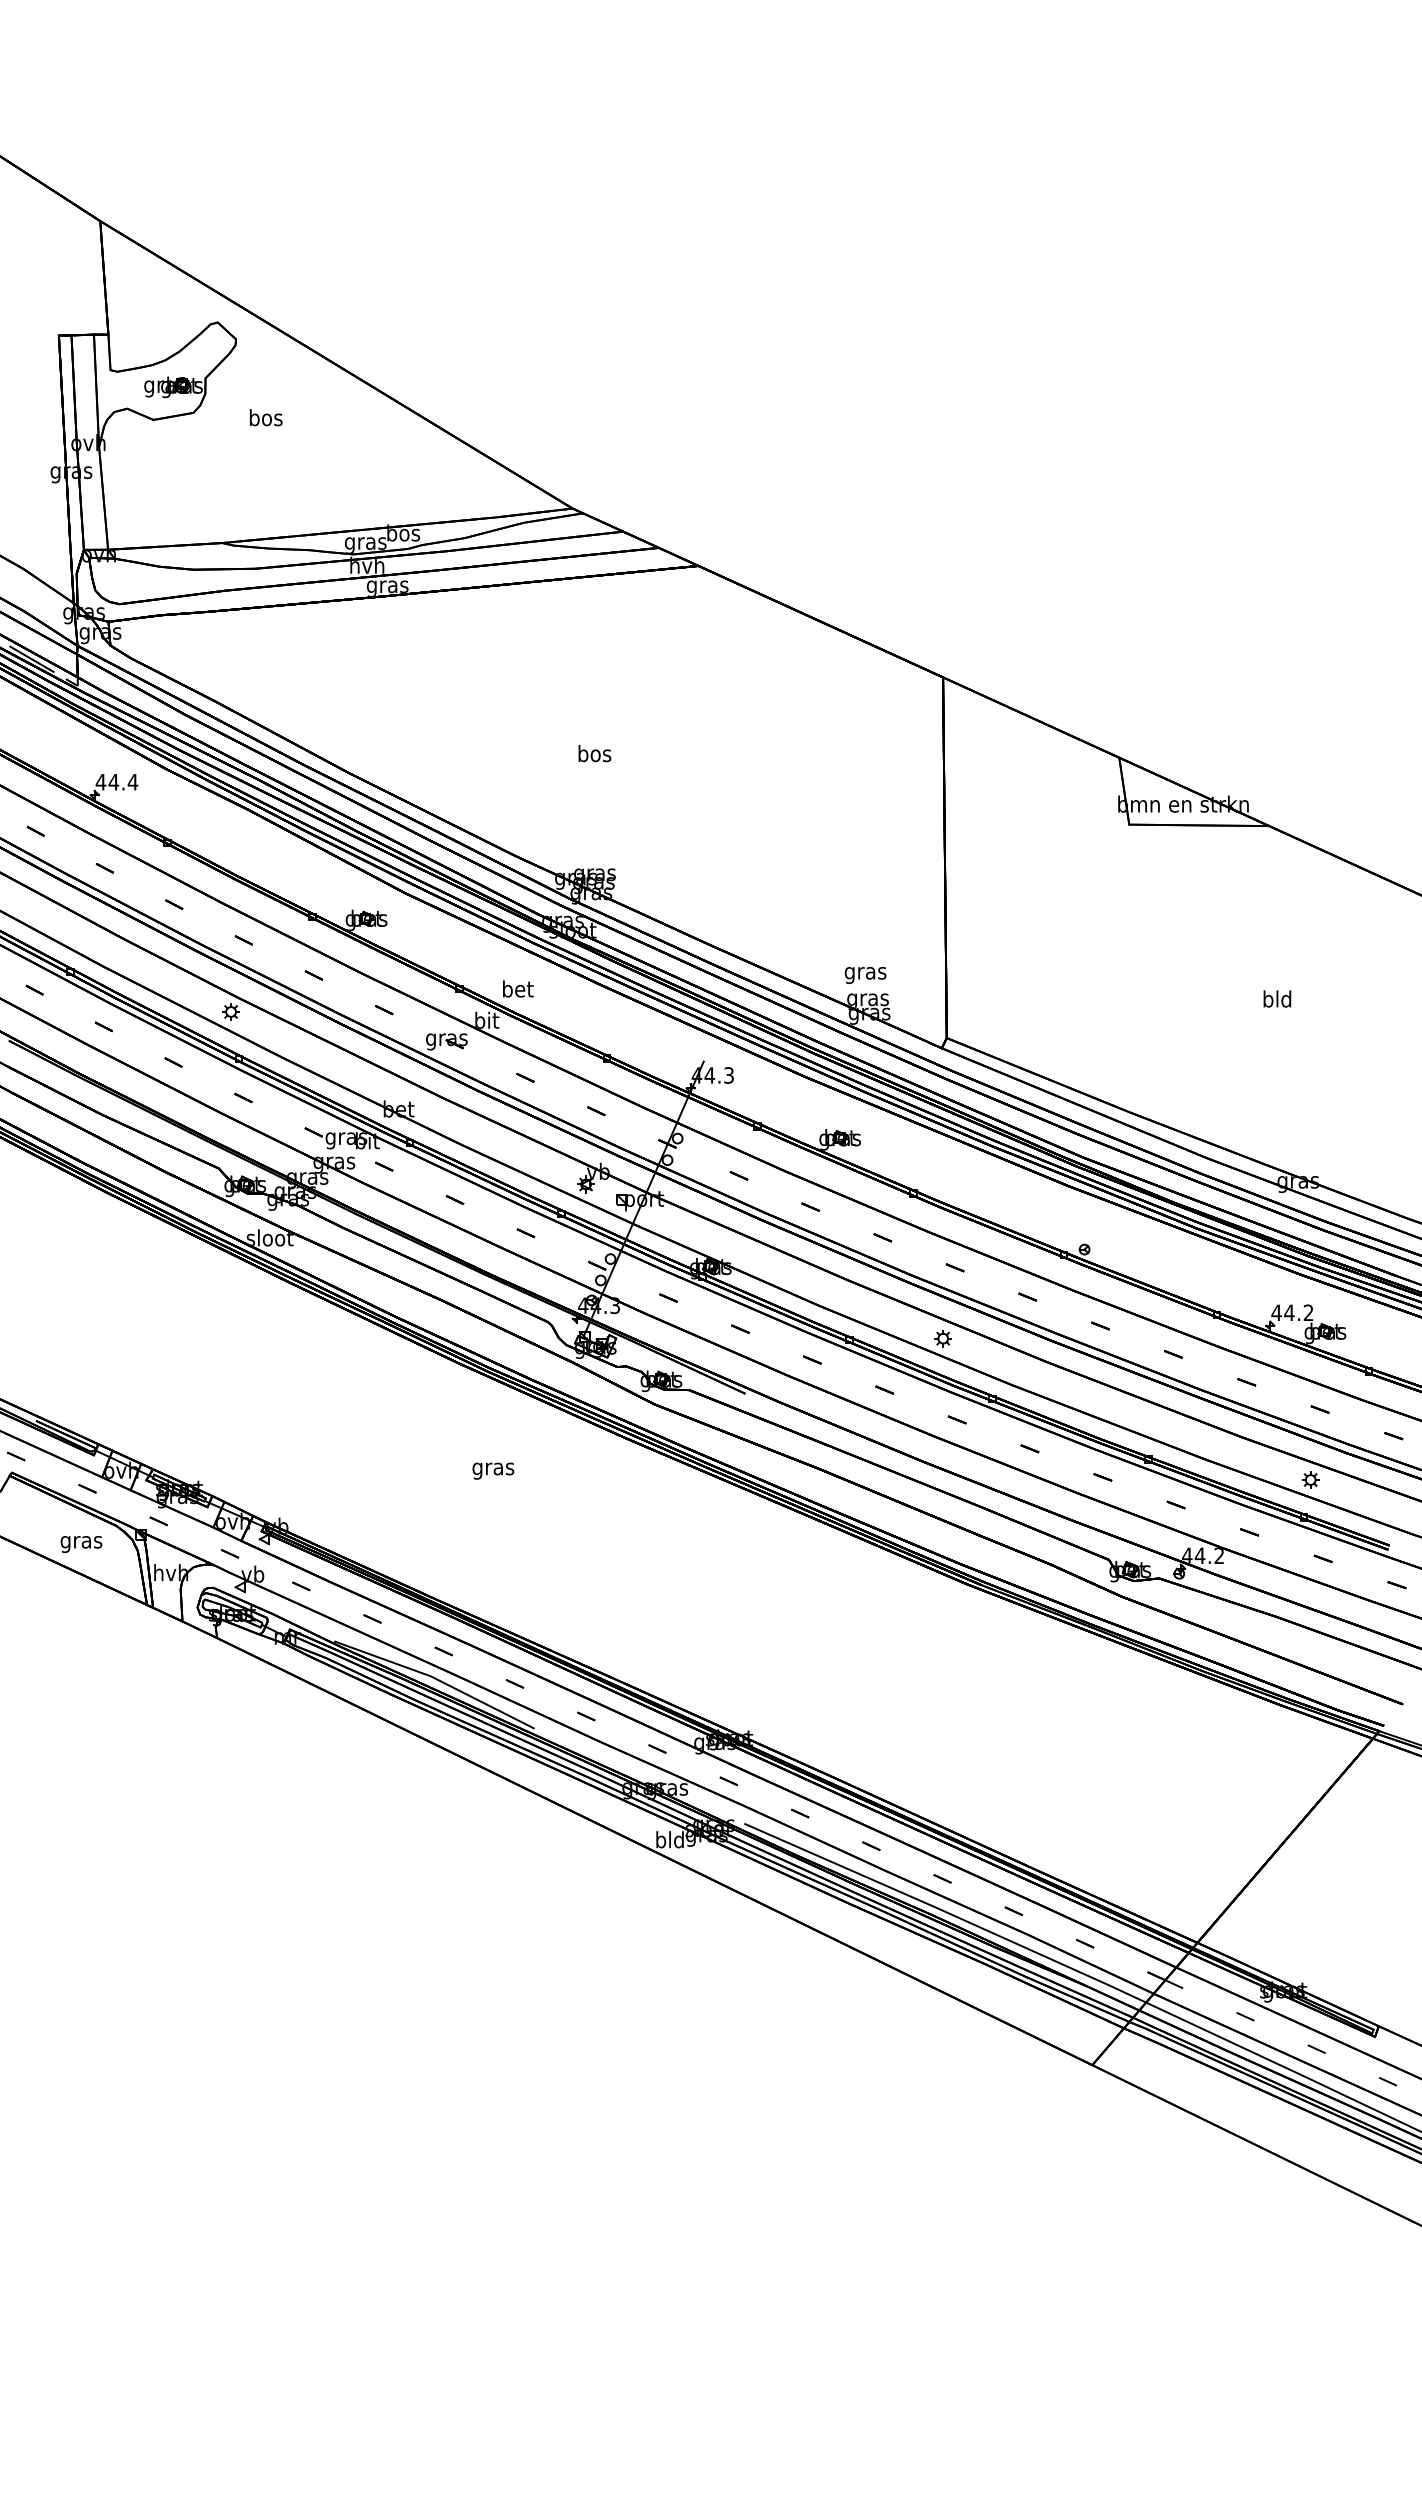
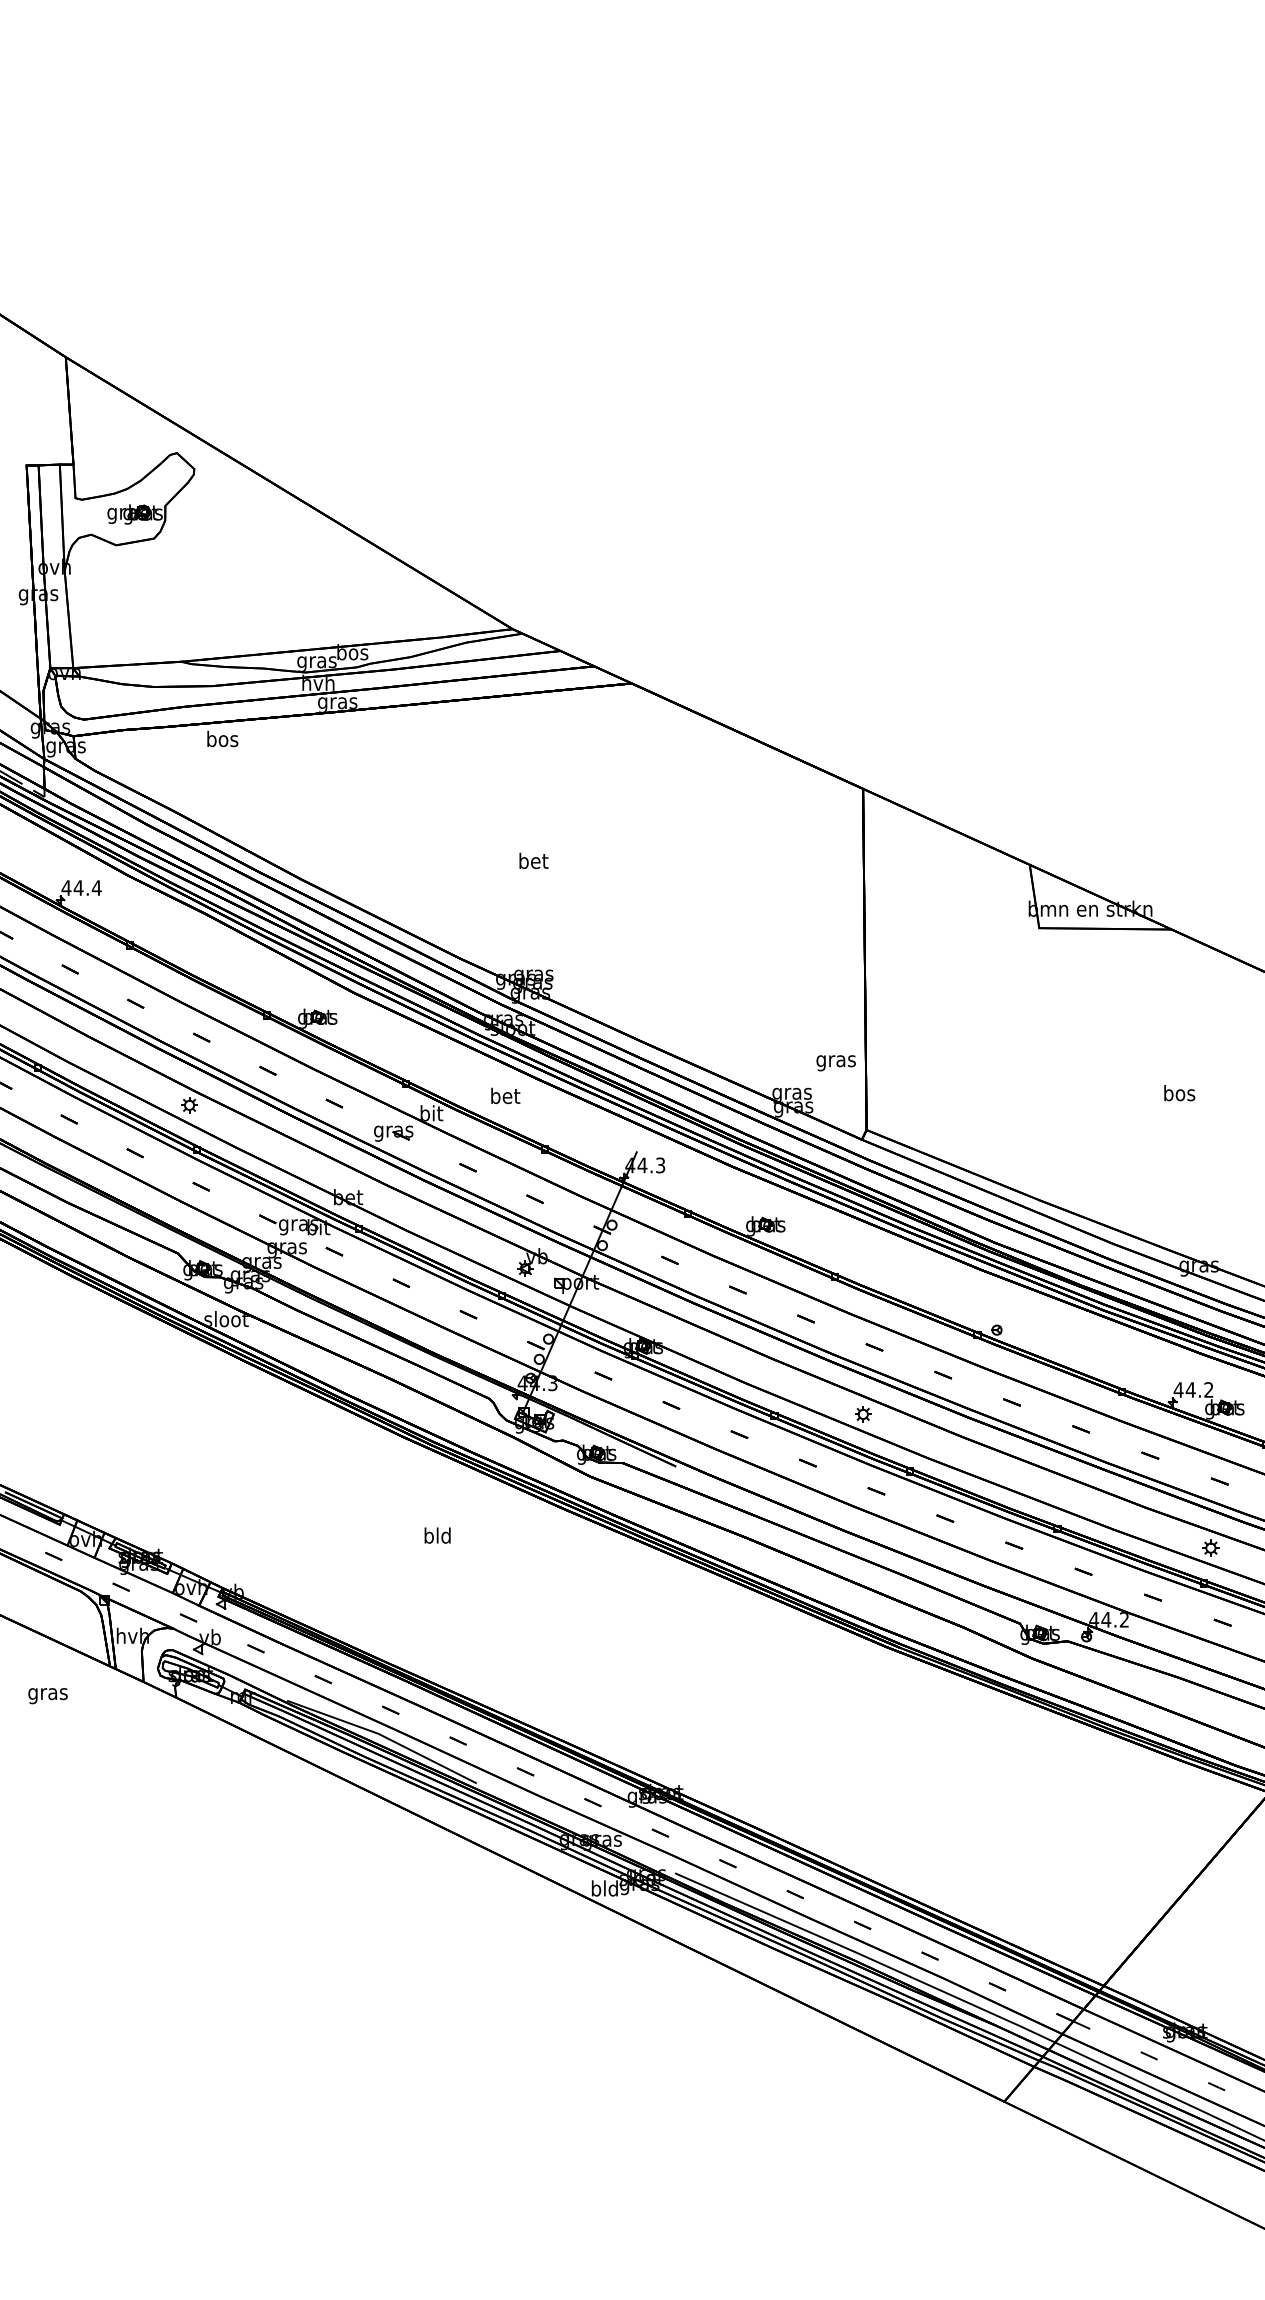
text: (266, 417) -> (223, 738), moved
text: (594, 753) -> (533, 860), bos -> bet
text: (865, 975) -> (836, 1063), moved
text: (518, 988) -> (505, 1095), moved
text: (1277, 998) -> (1179, 1092), bld -> bos
text: (493, 1468) -> (437, 1537), gras -> bld
text: (81, 1544) -> (48, 1696), moved

